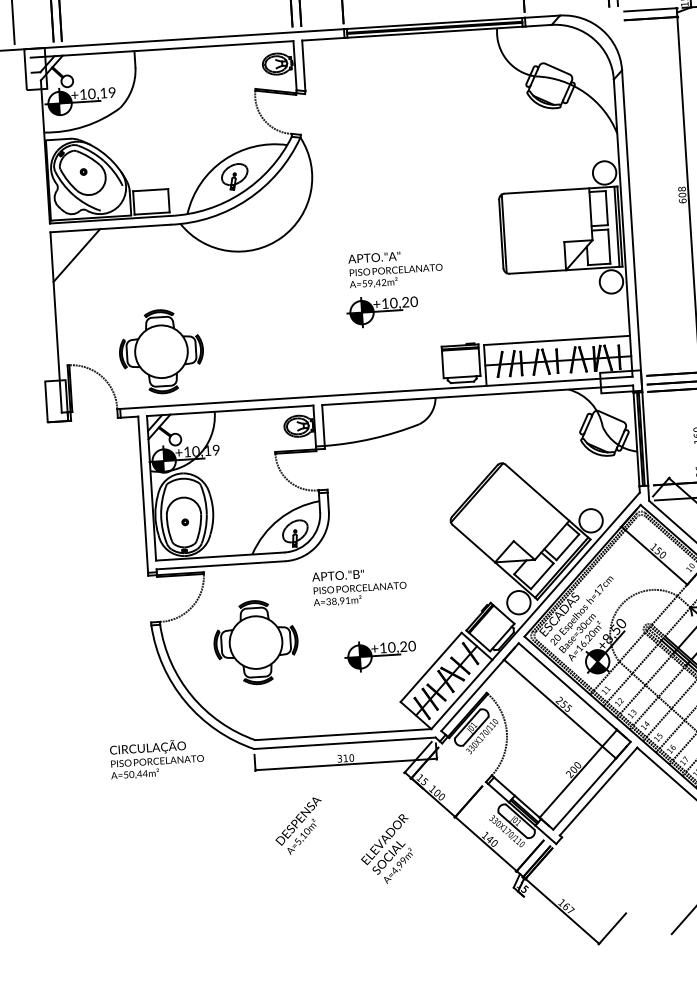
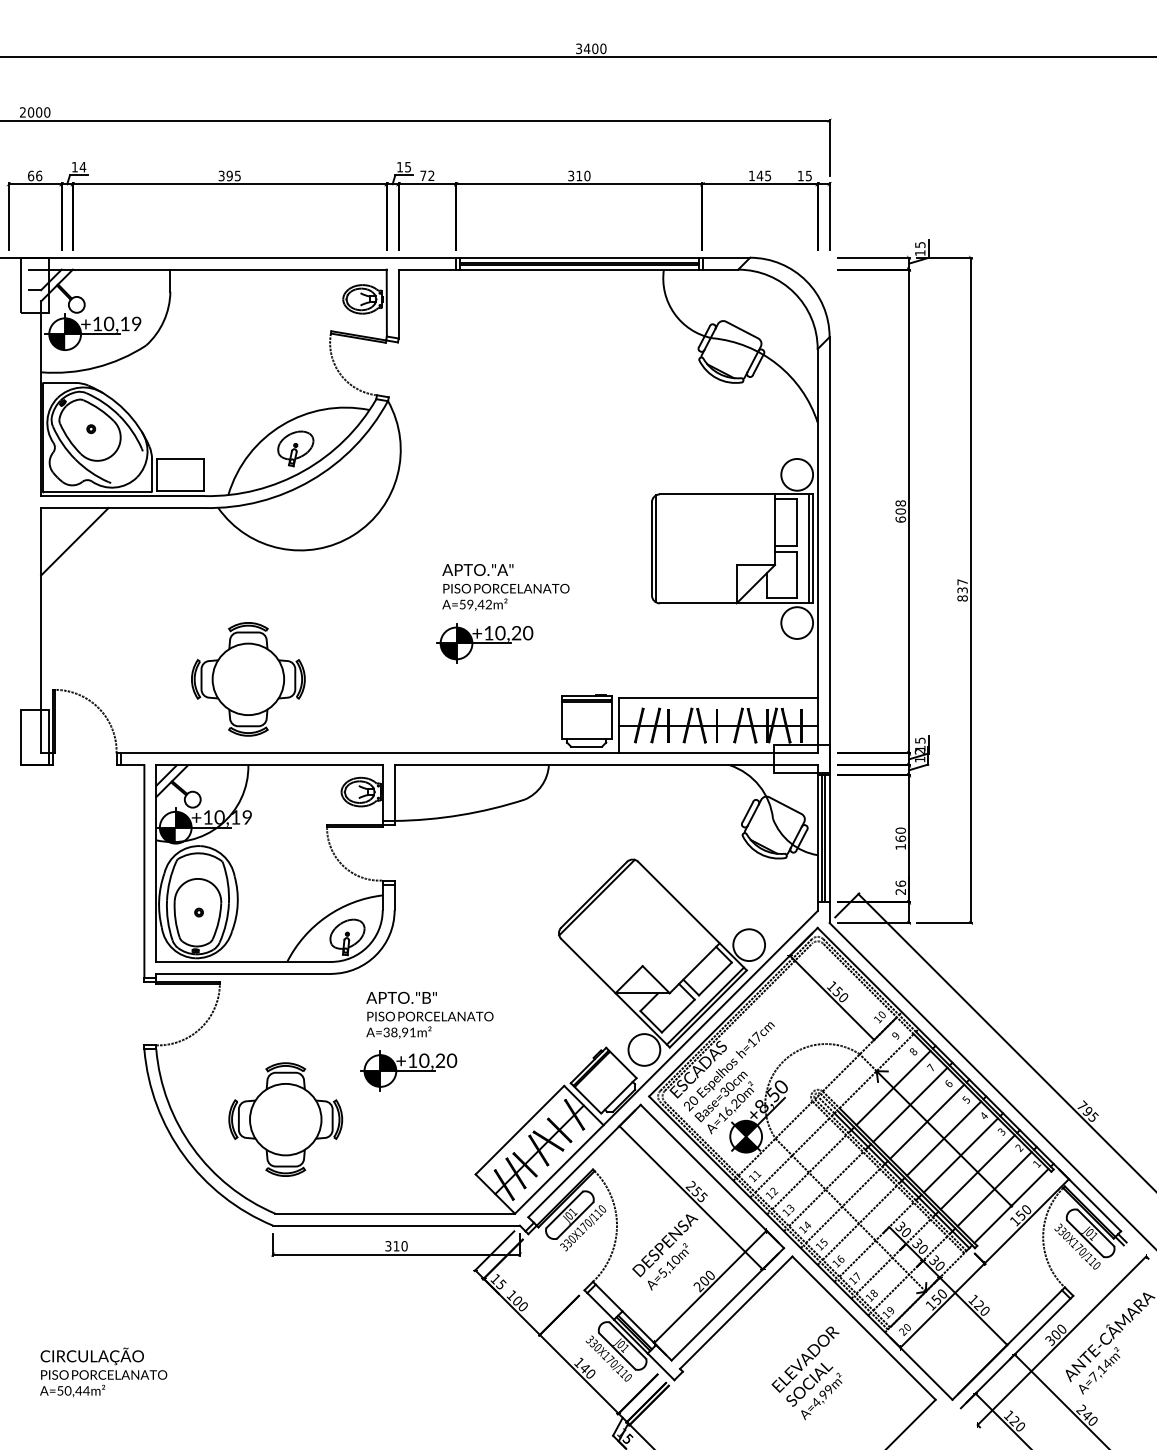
part: (161, 351) -> (248, 679), moved
part: (255, 642) -> (285, 1119), moved
part: (380, 655) -> (408, 1070), moved
text: (156, 759) -> (103, 1372), moved
text: (299, 826) -> (665, 1252), moved
text: (386, 849) -> (806, 1373), moved

